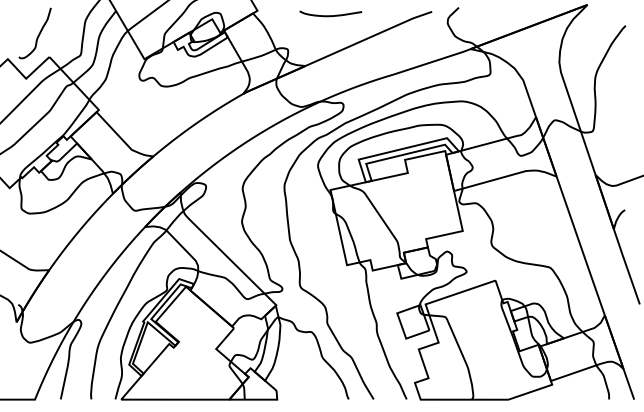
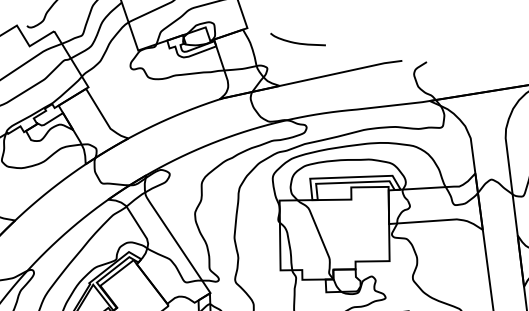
curve: (330, 15) -> (297, 42), moved

